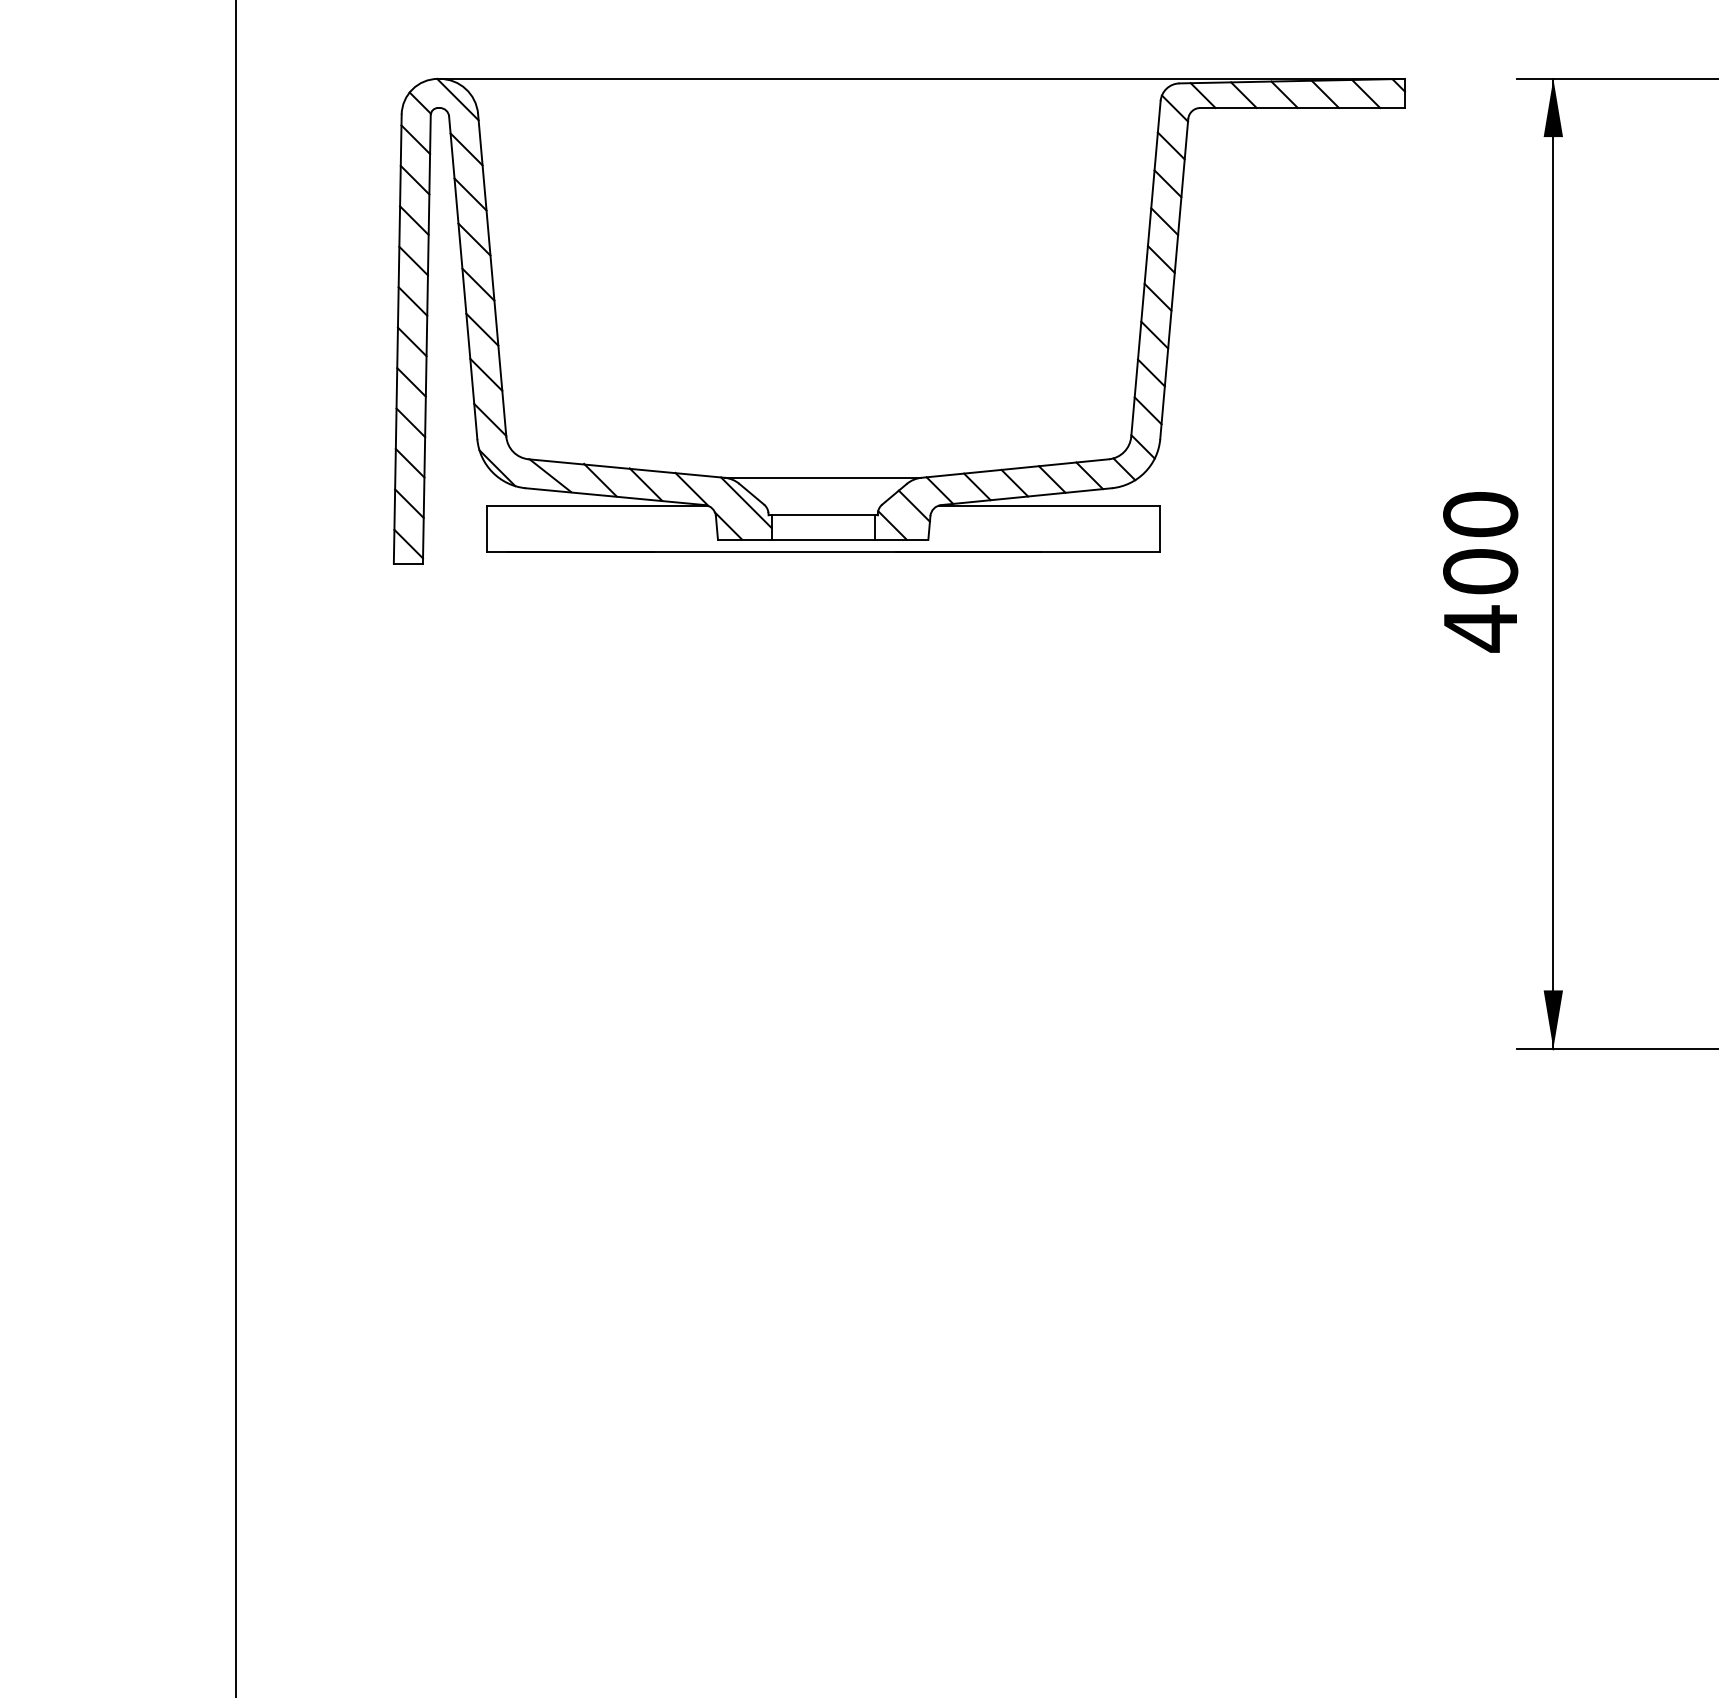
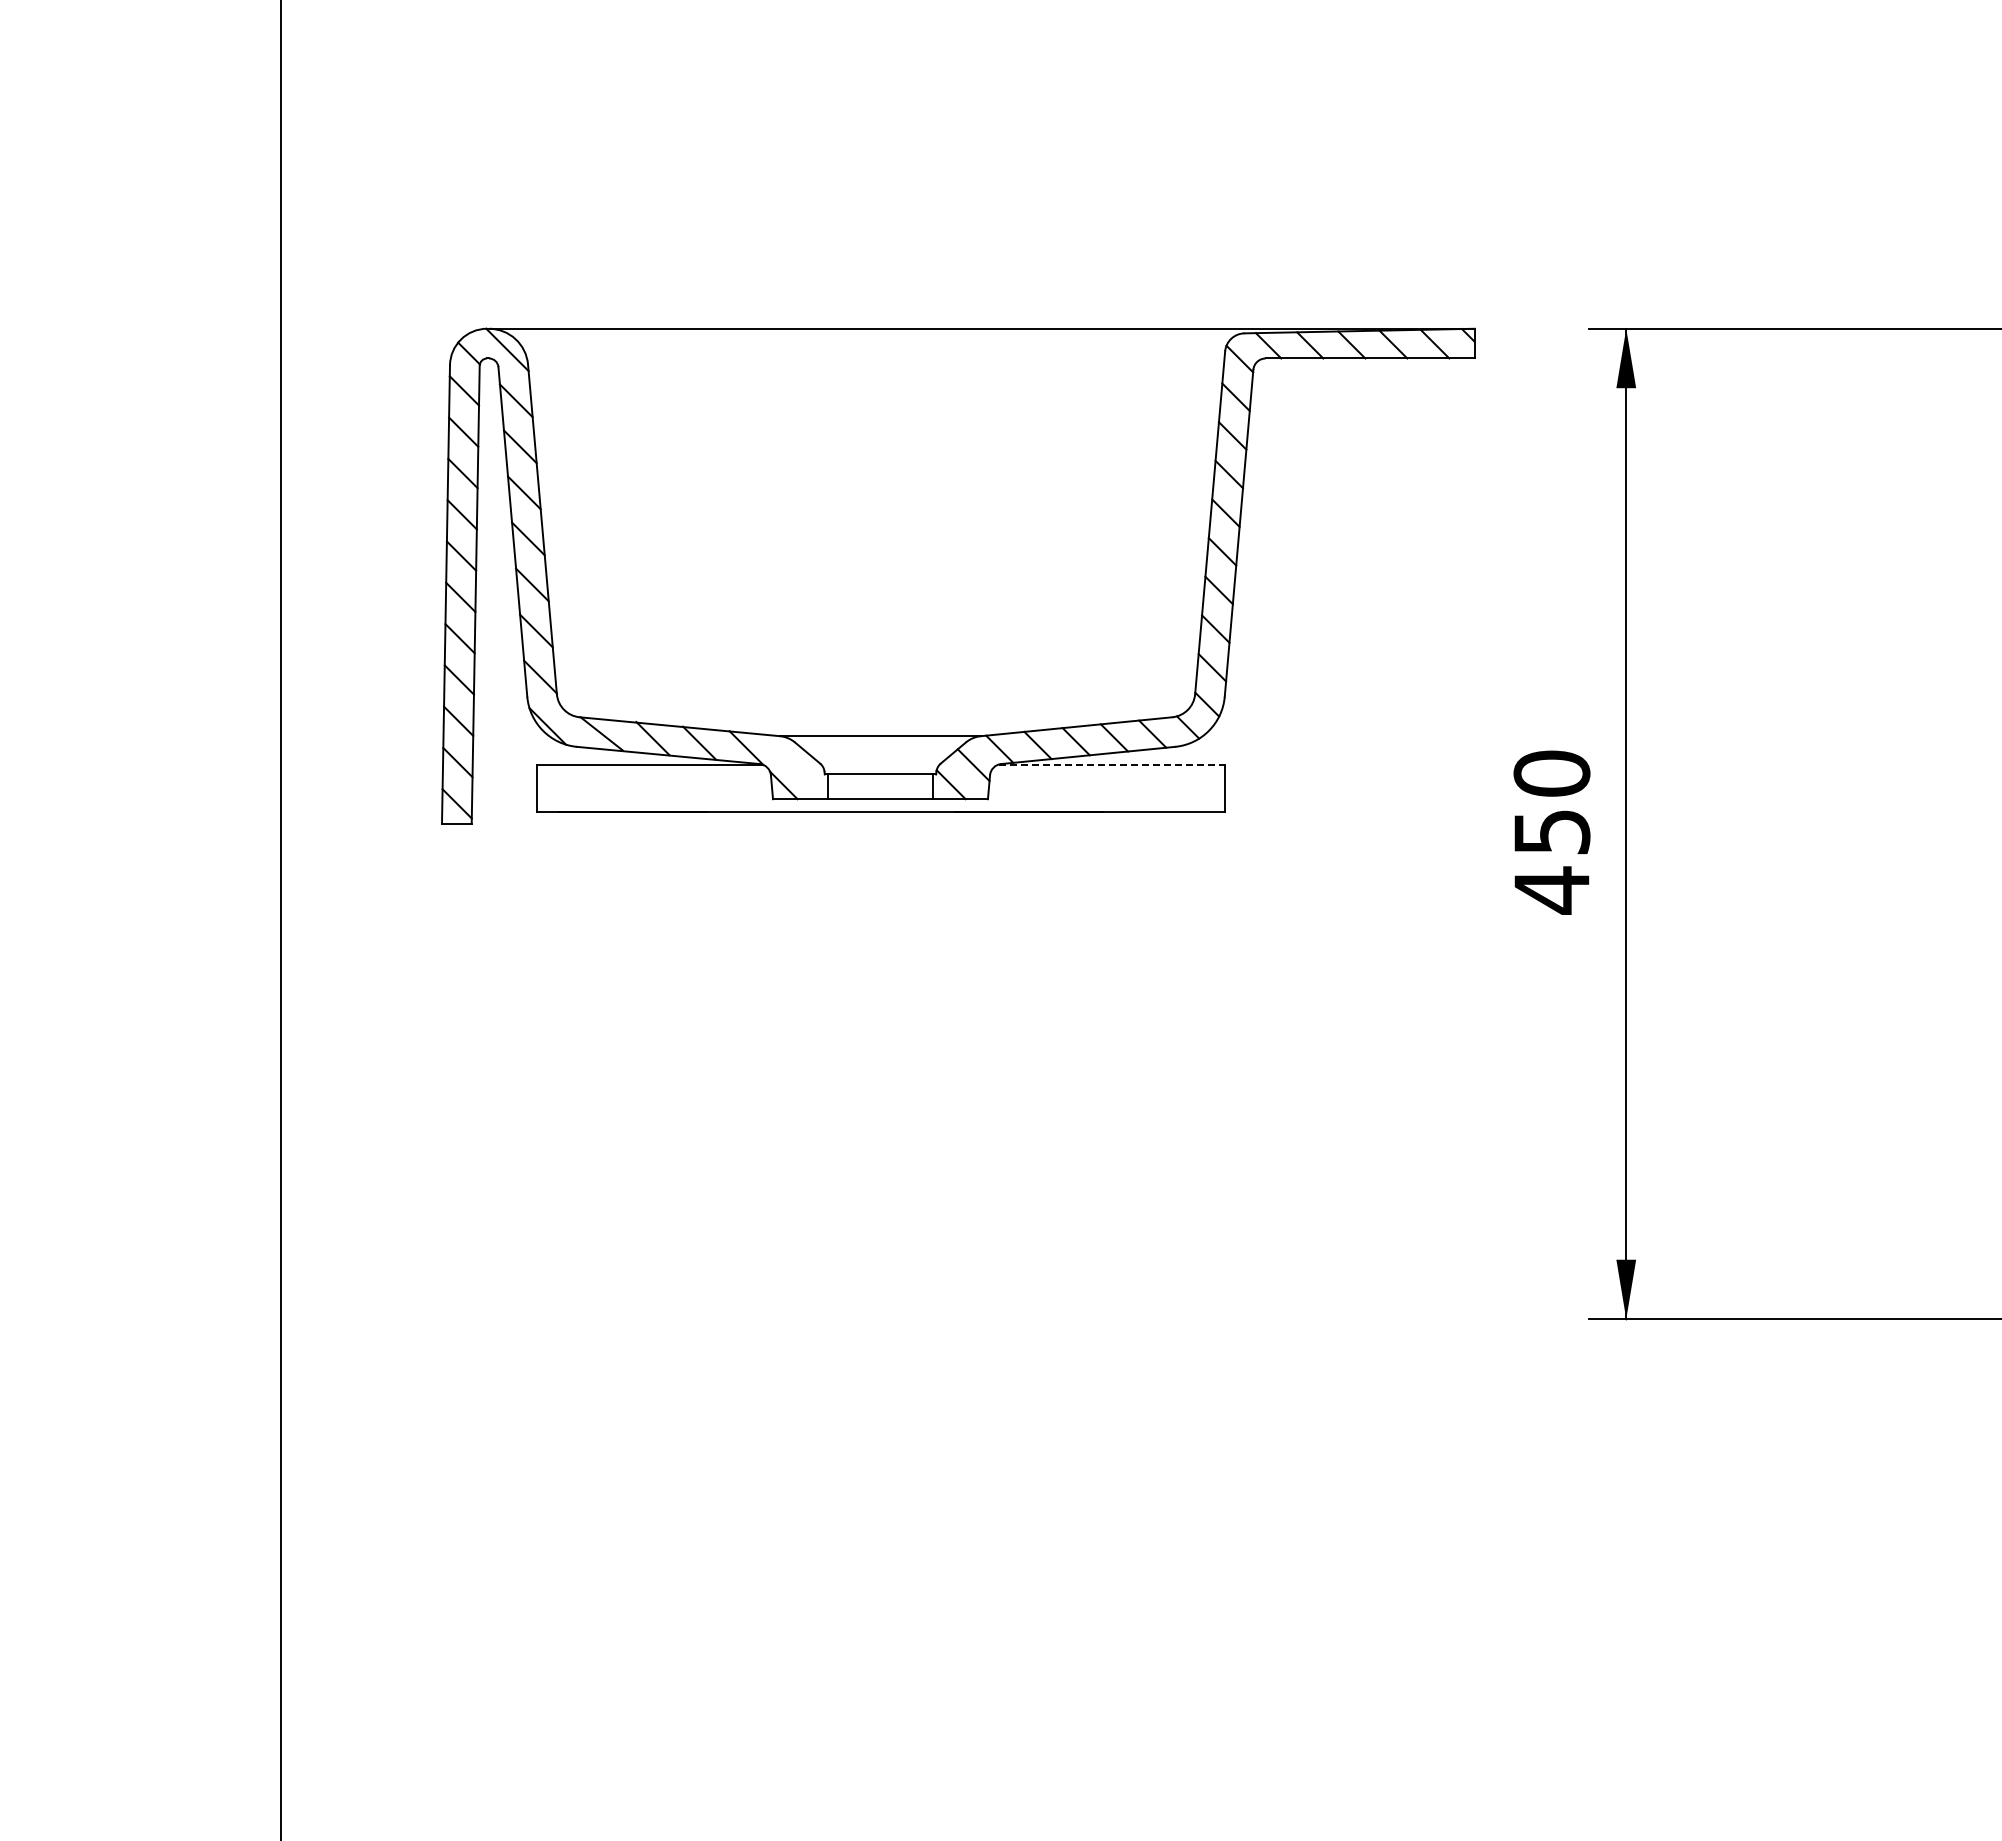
line: (745, 502) -> (801, 761), removed
line: (1050, 505) -> (1112, 764), solid -> dashed
text: (1480, 571) -> (1551, 831), 400 -> 450

